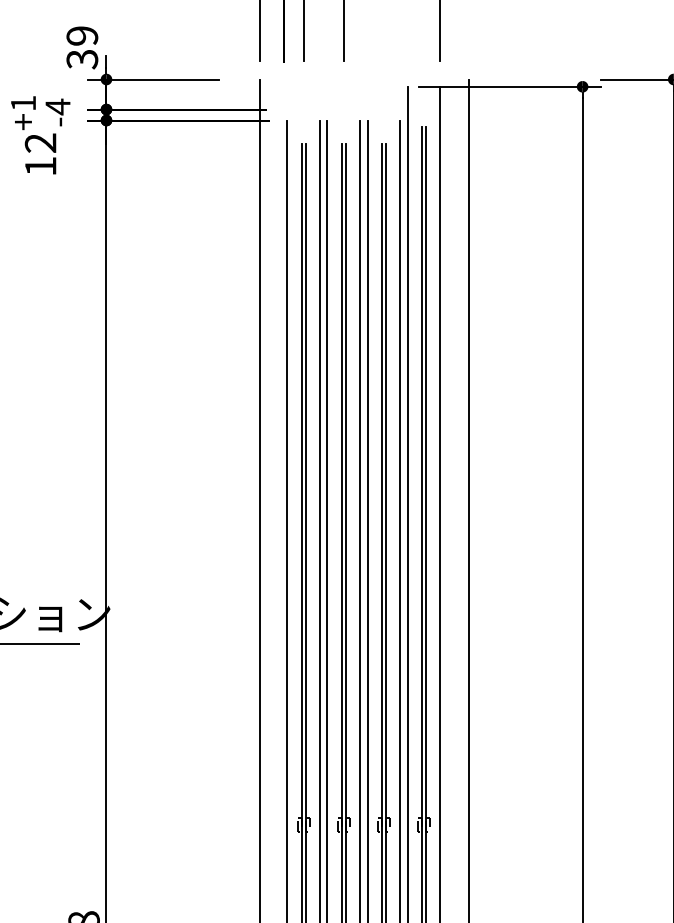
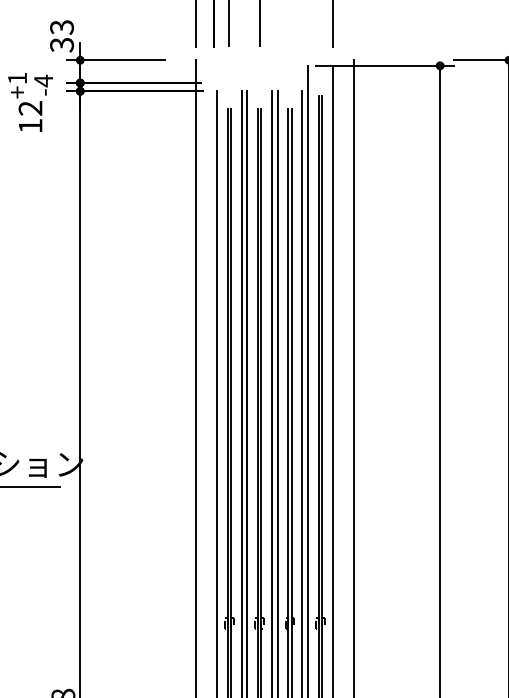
text: (82, 36) -> (62, 27), 39 -> 33

